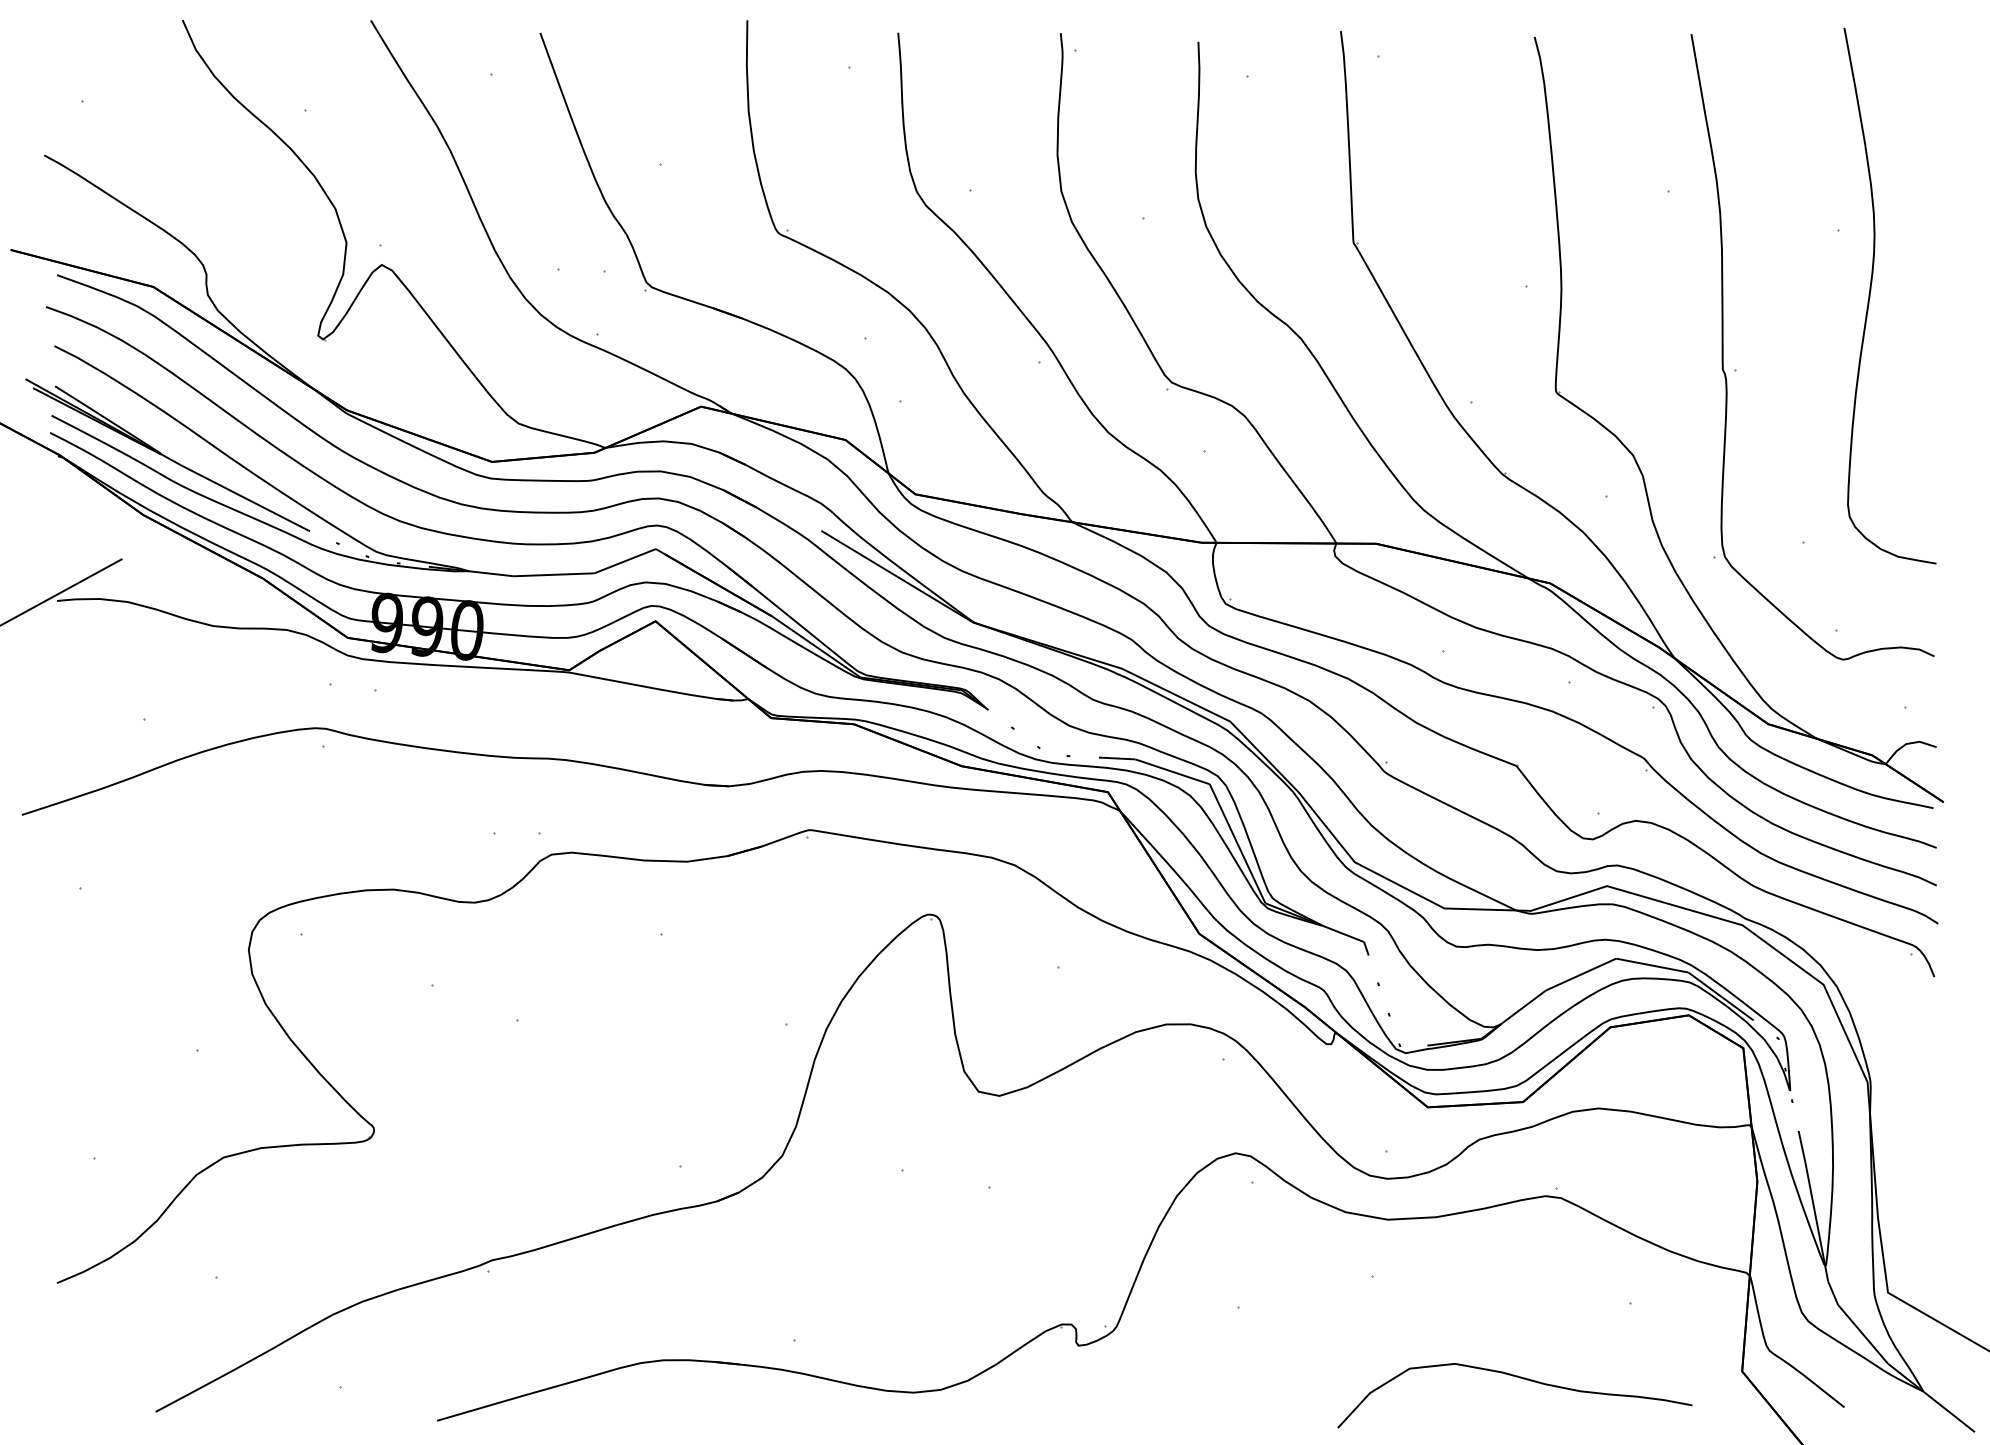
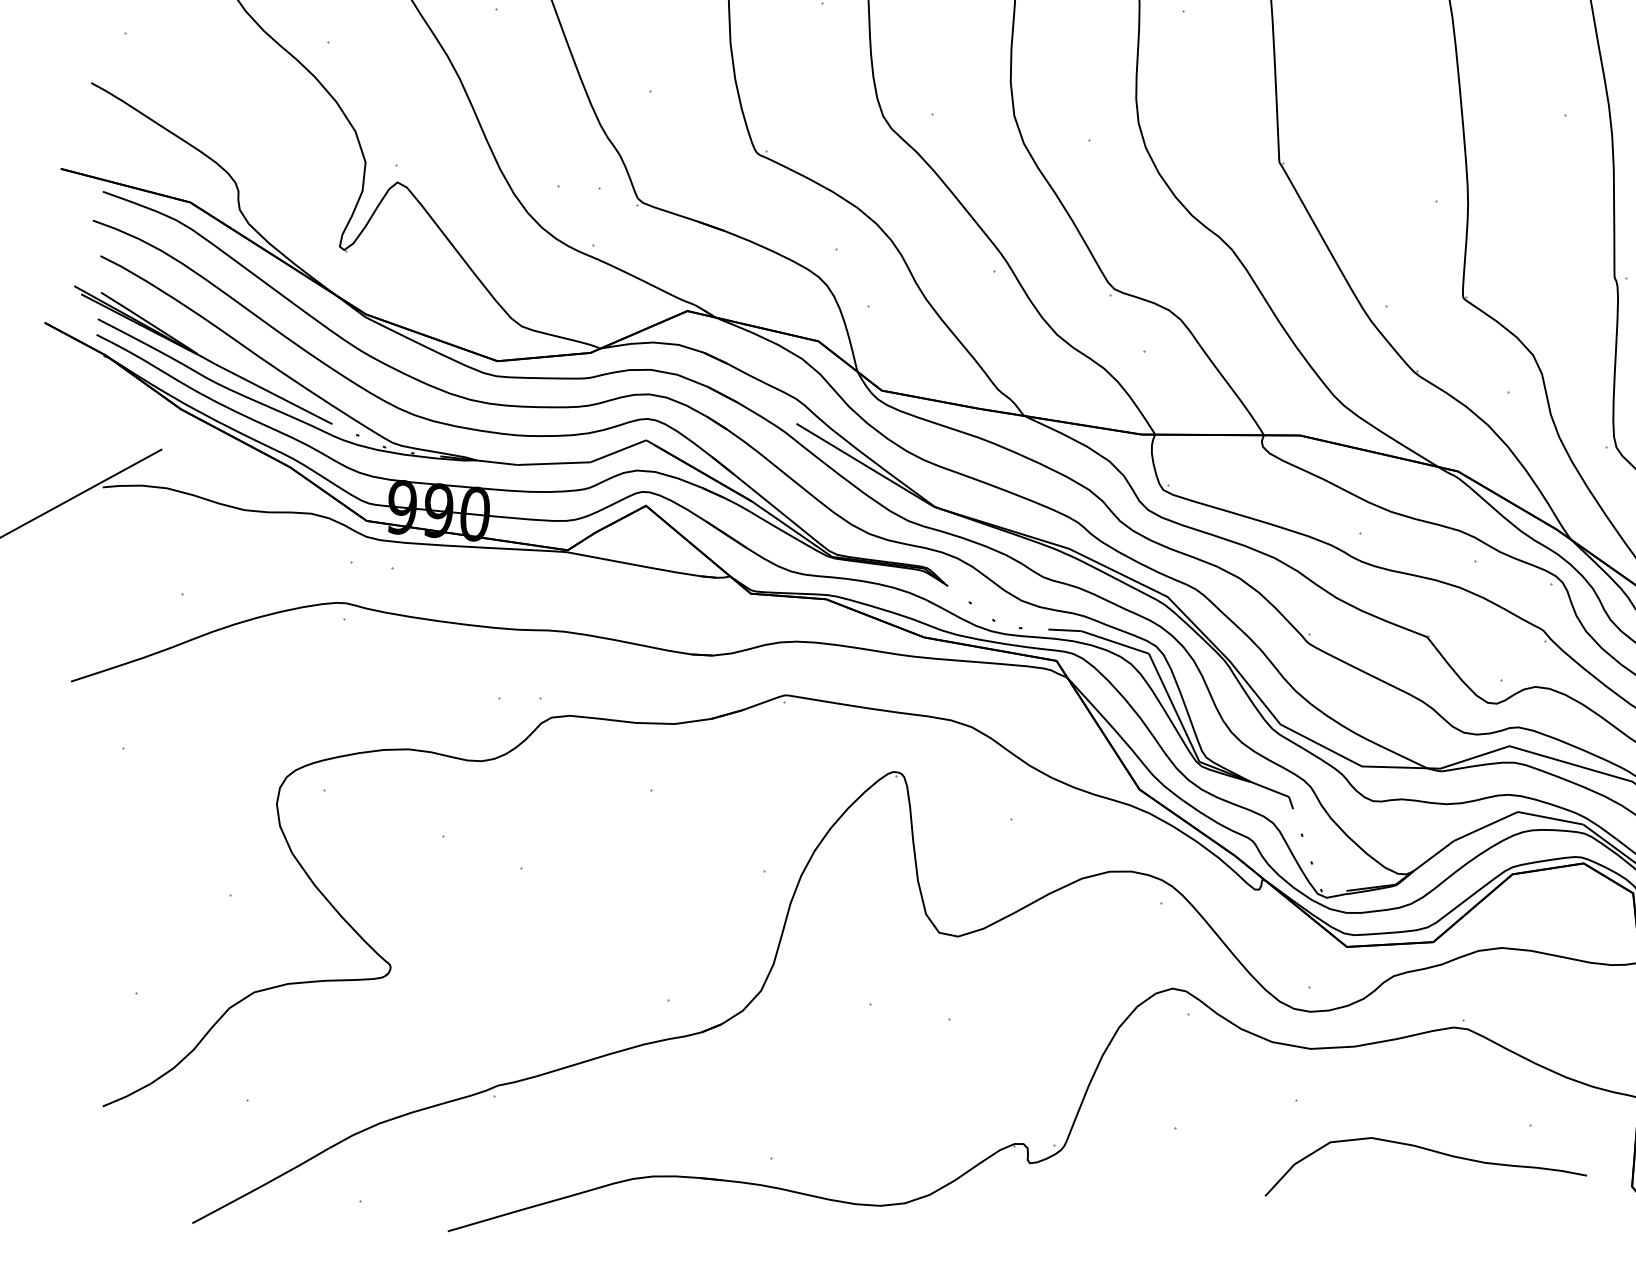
curve: (1519, 1378) -> (1430, 1151), moved

